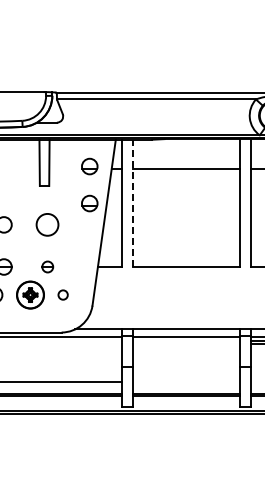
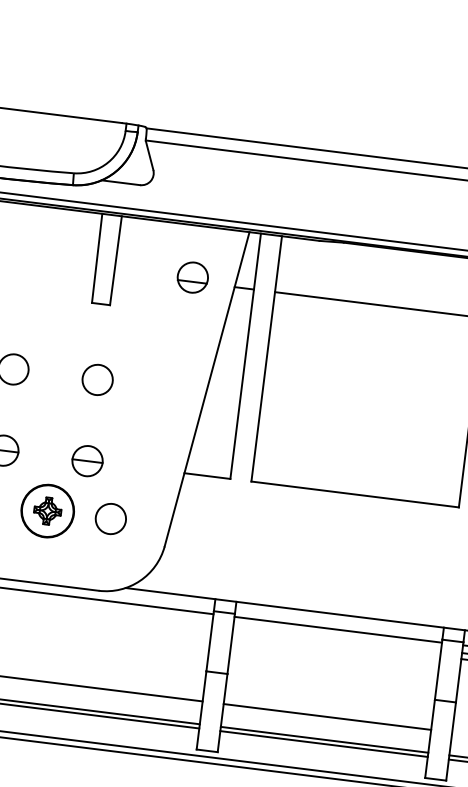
part: (89, 203) -> (183, 348), removed
line: (132, 203) -> (266, 359), dashed -> solid
circle: (47, 224) -> (97, 379), size x0.71
part: (47, 266) -> (87, 460), size x1.43
circle: (62, 294) -> (109, 517), size x1.67
line: (186, 382) -> (327, 717), added

